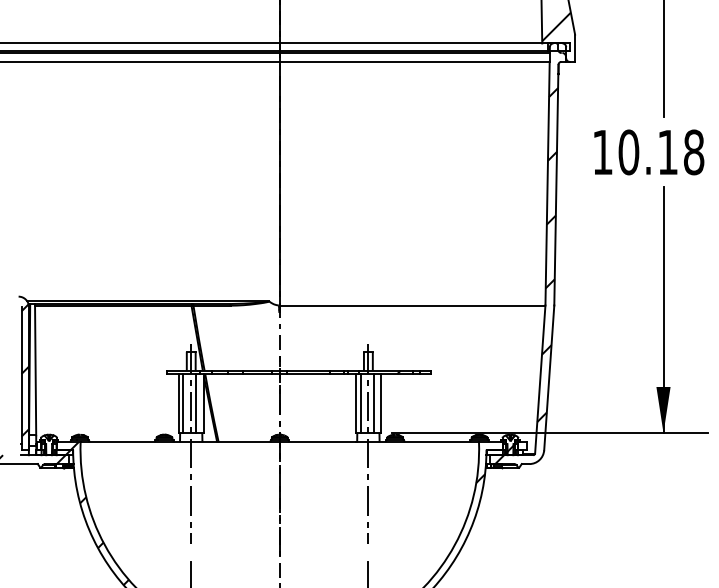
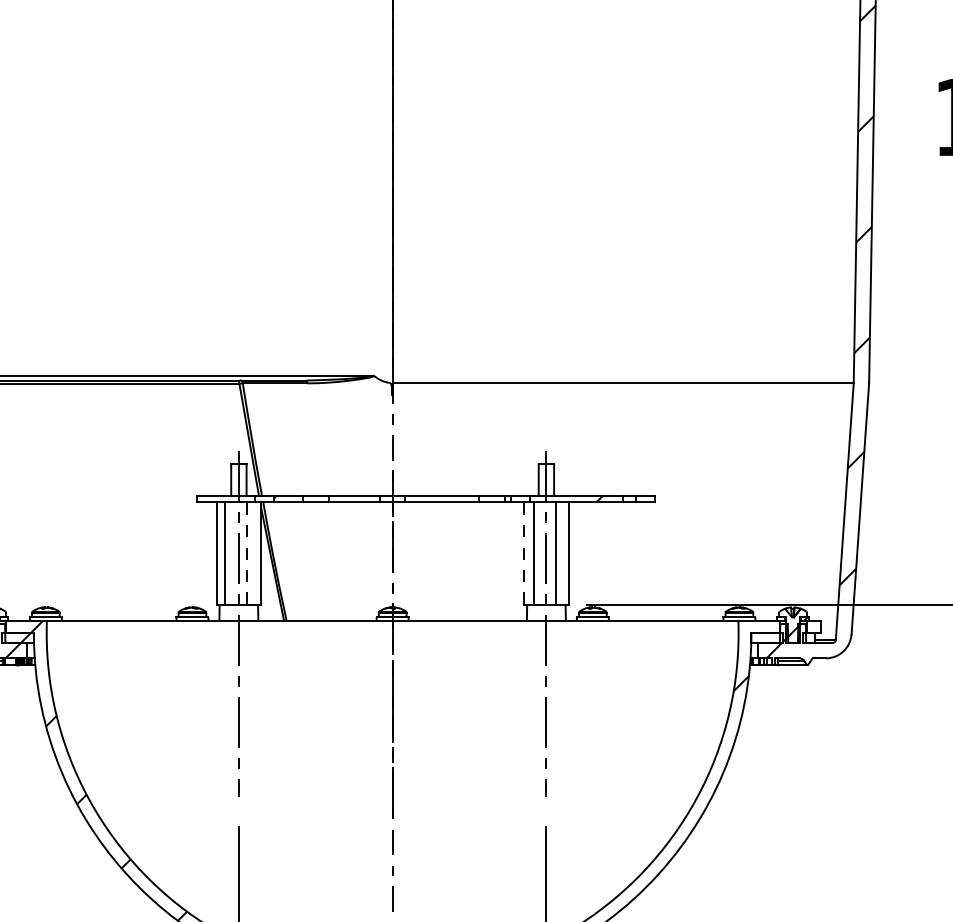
line: (195, 403) -> (246, 553), solid -> dashed
line: (355, 403) -> (524, 553), solid -> dashed

